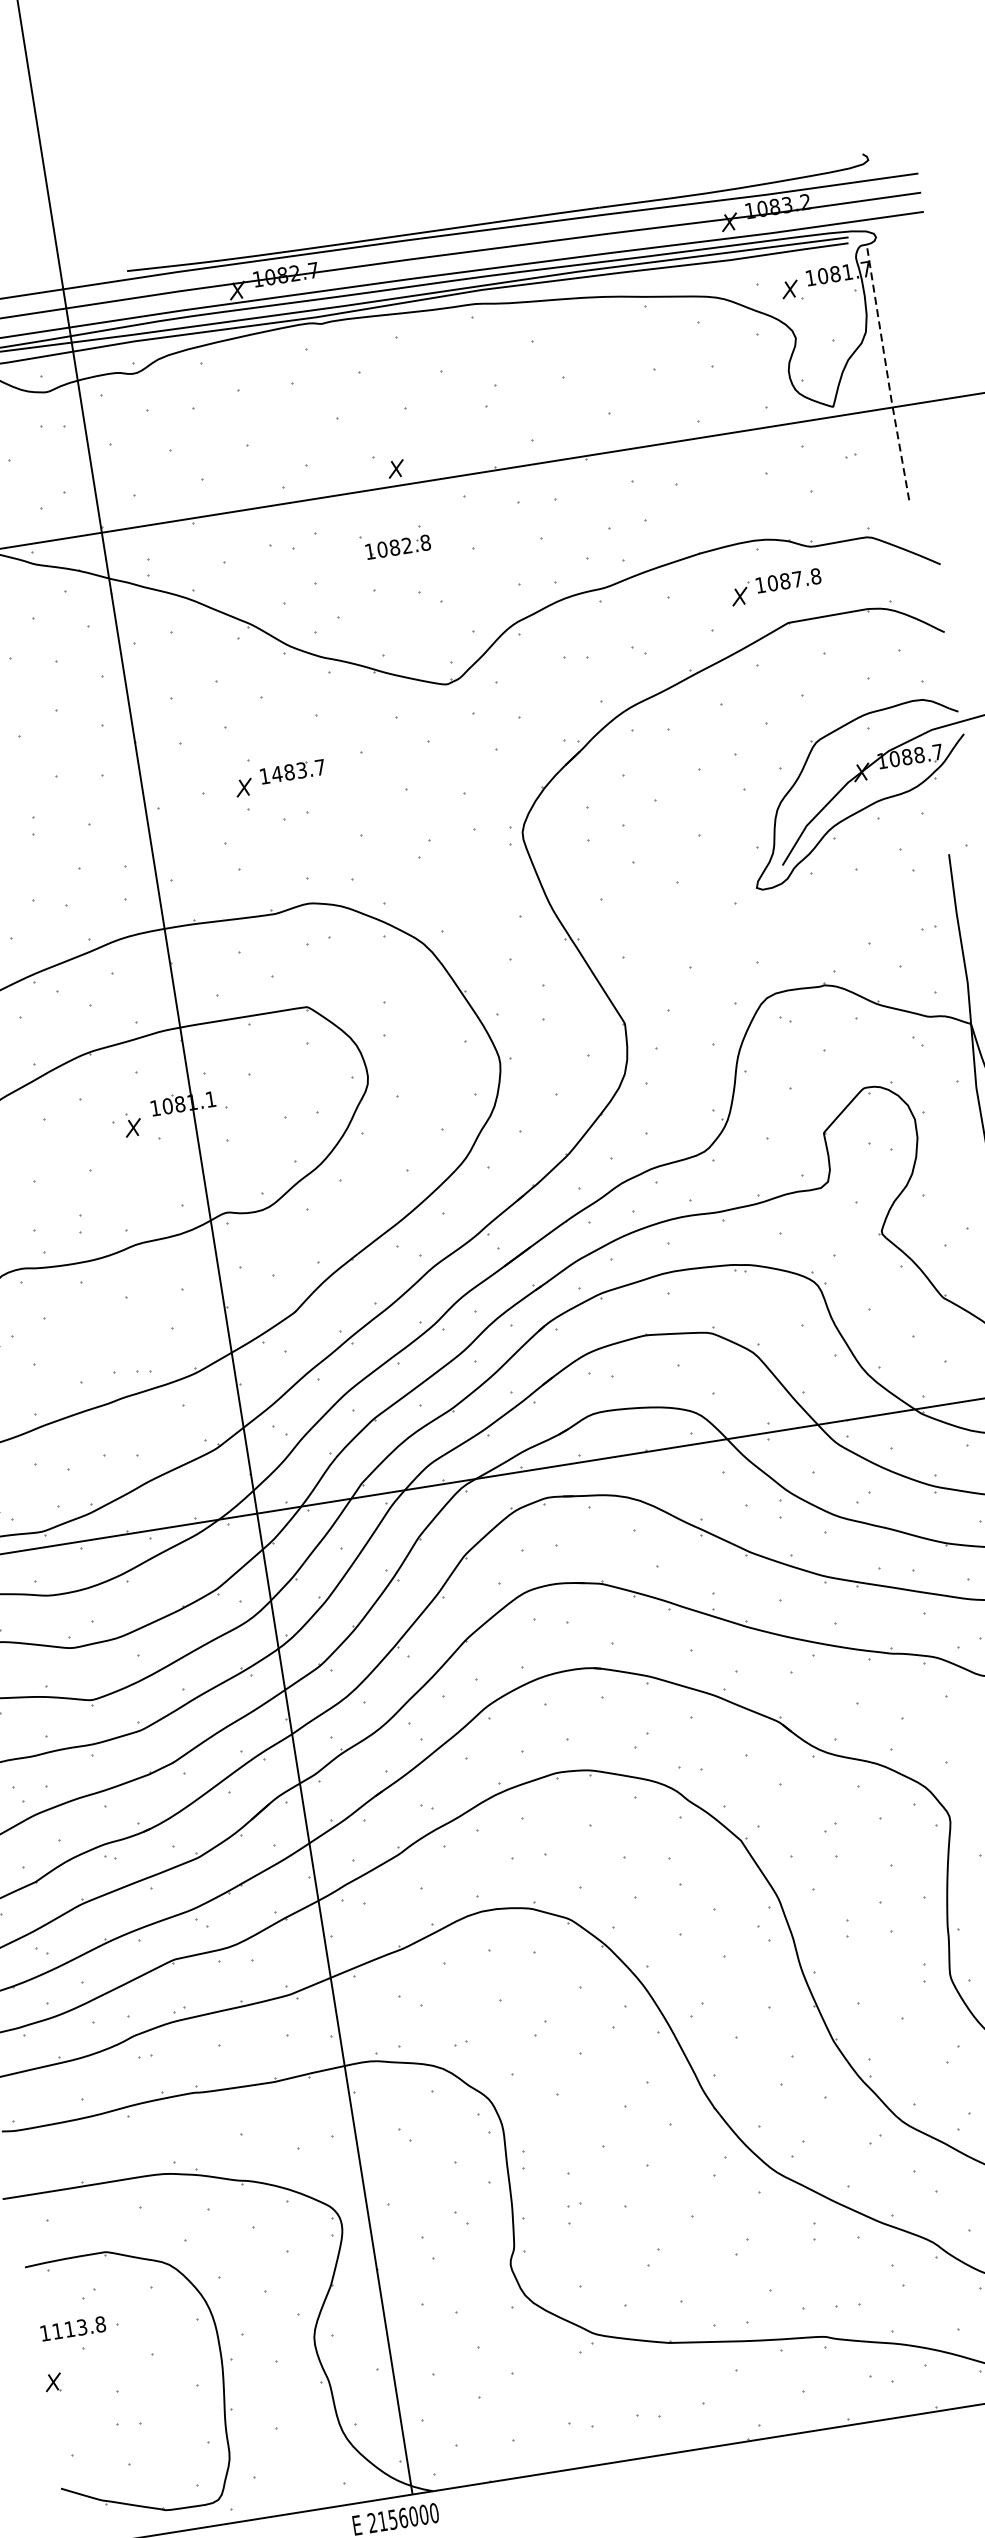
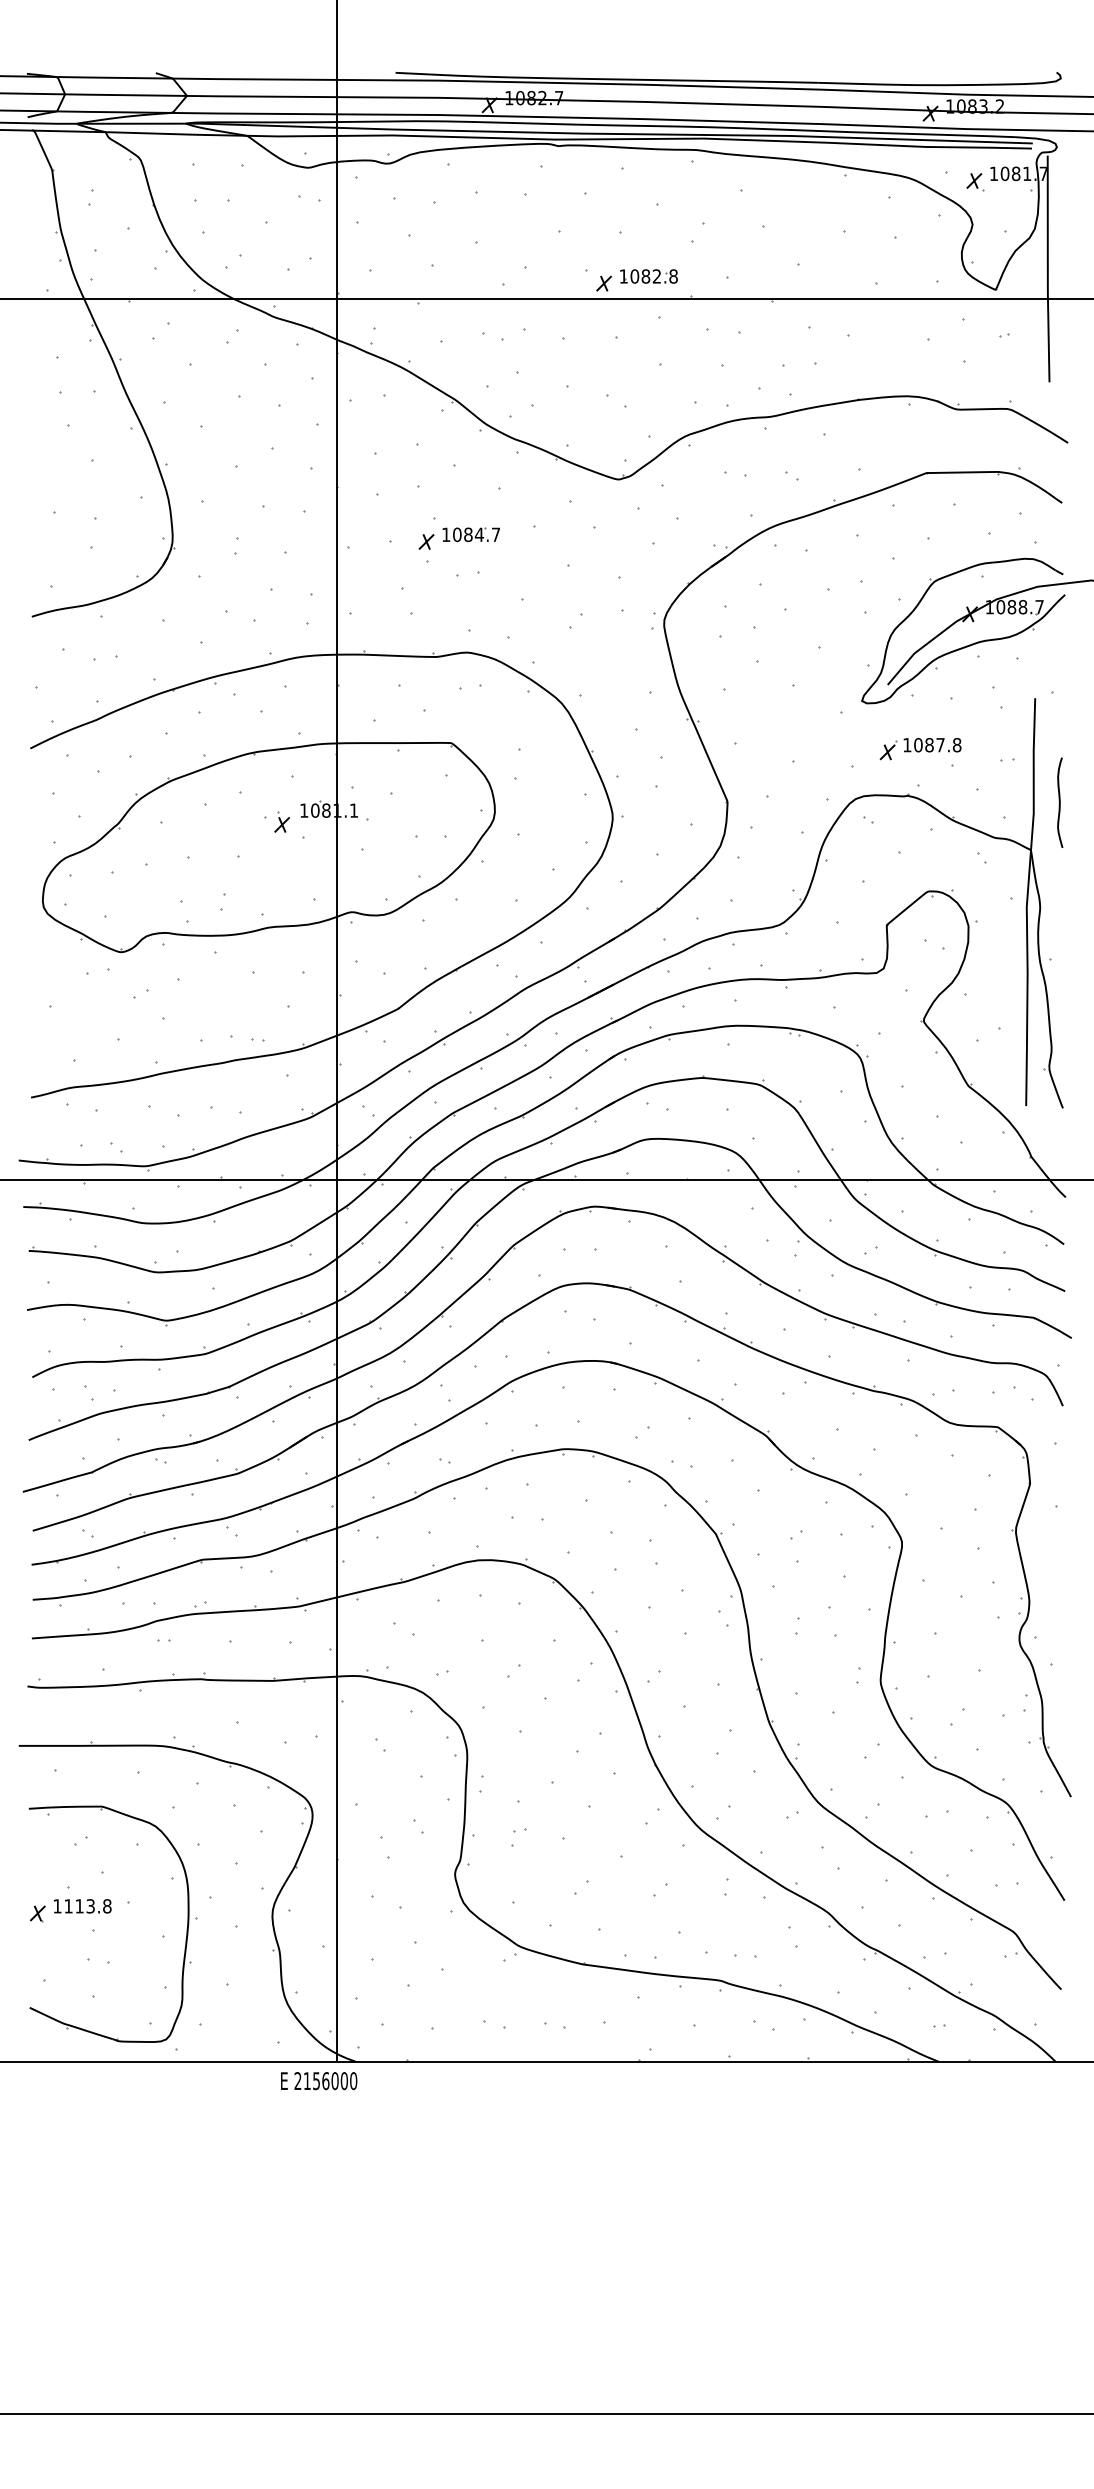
line: (887, 375) -> (1047, 269), dashed -> solid
part: (397, 547) -> (648, 276), moved
part: (775, 587) -> (920, 749), moved
text: (288, 772) -> (467, 534), 1483.7 -> 1084.7
text: (73, 2329) -> (82, 1906), moved

